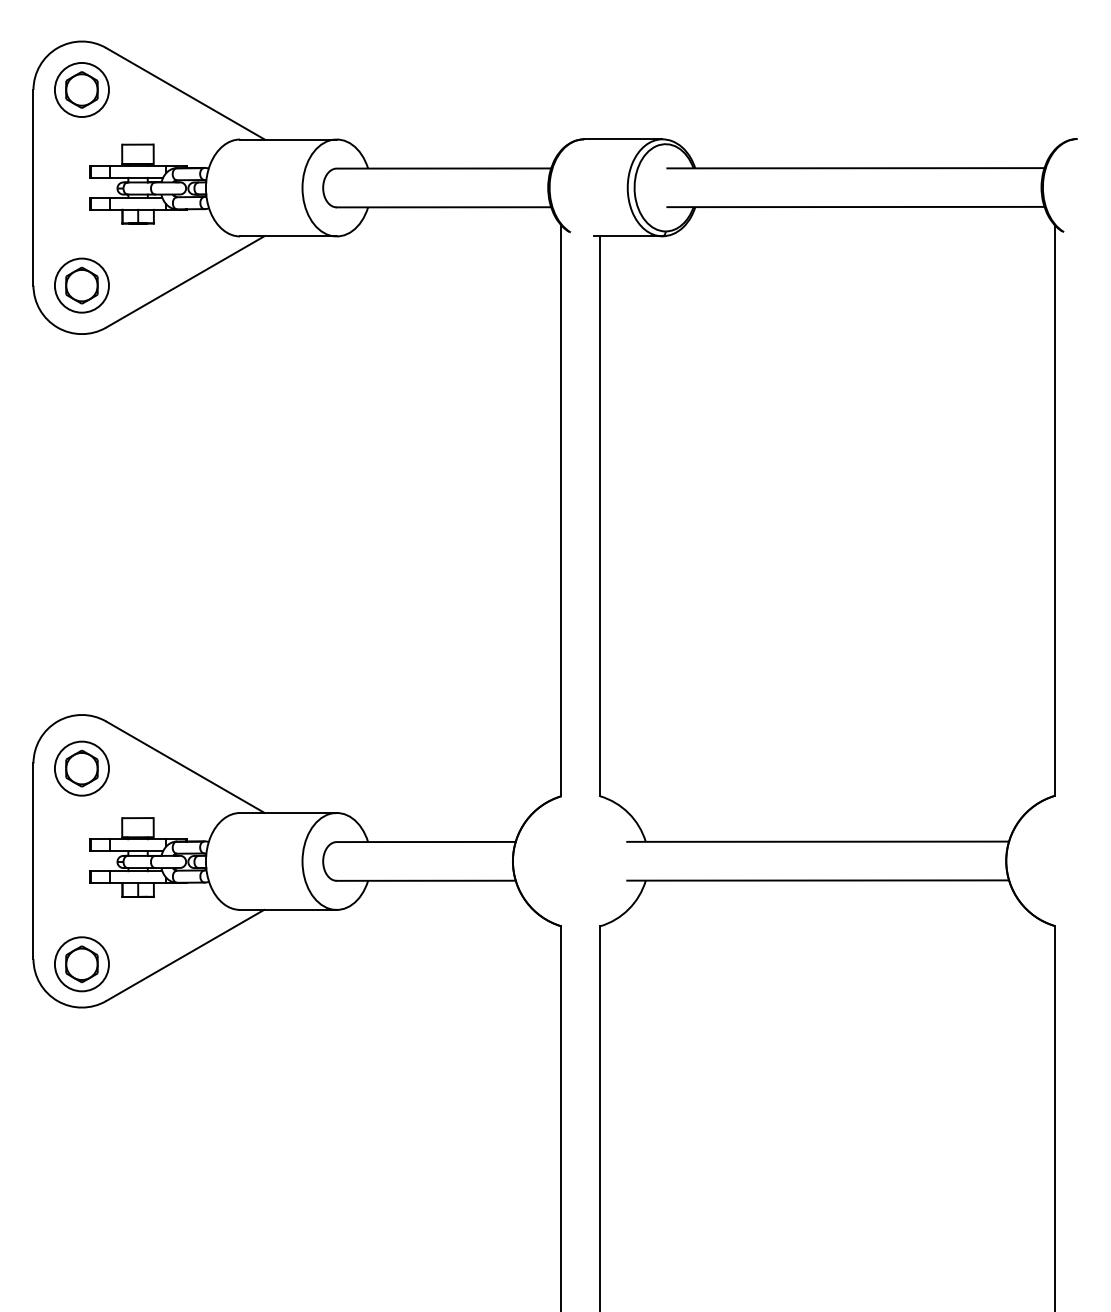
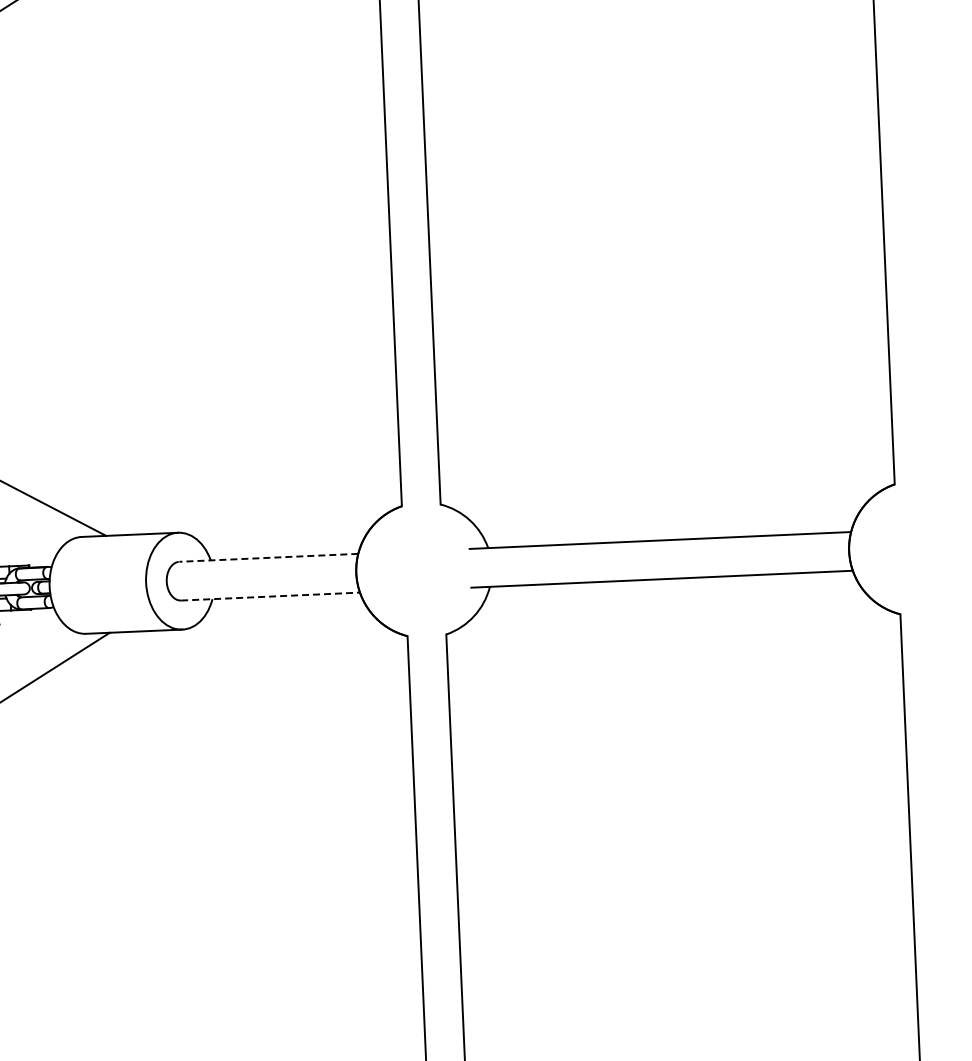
line: (425, 842) -> (268, 558), solid -> dashed
line: (426, 880) -> (270, 596), solid -> dashed

